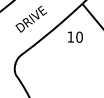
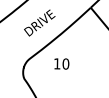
text: (75, 36) -> (61, 63), moved

